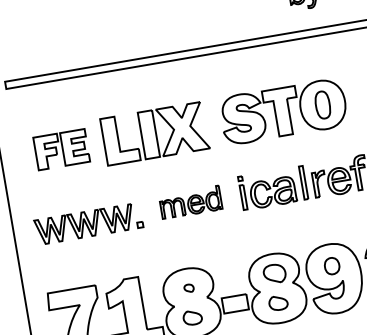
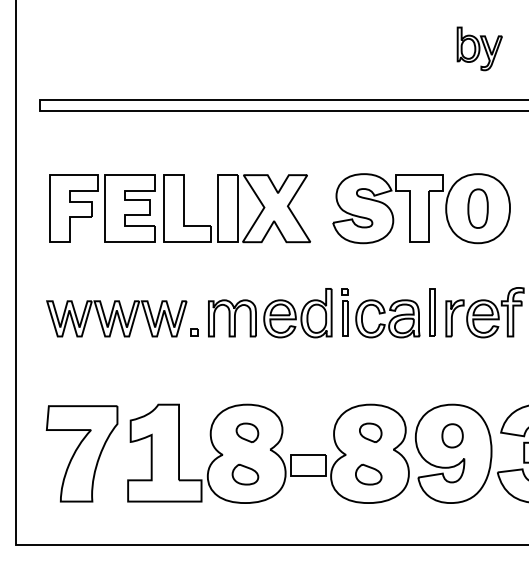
part: (61, 149) -> (102, 208), size x1.43
part: (190, 202) -> (270, 313), size x1.43
part: (274, 273) -> (370, 432), size x0.71
part: (189, 288) -> (247, 432), size x1.67

